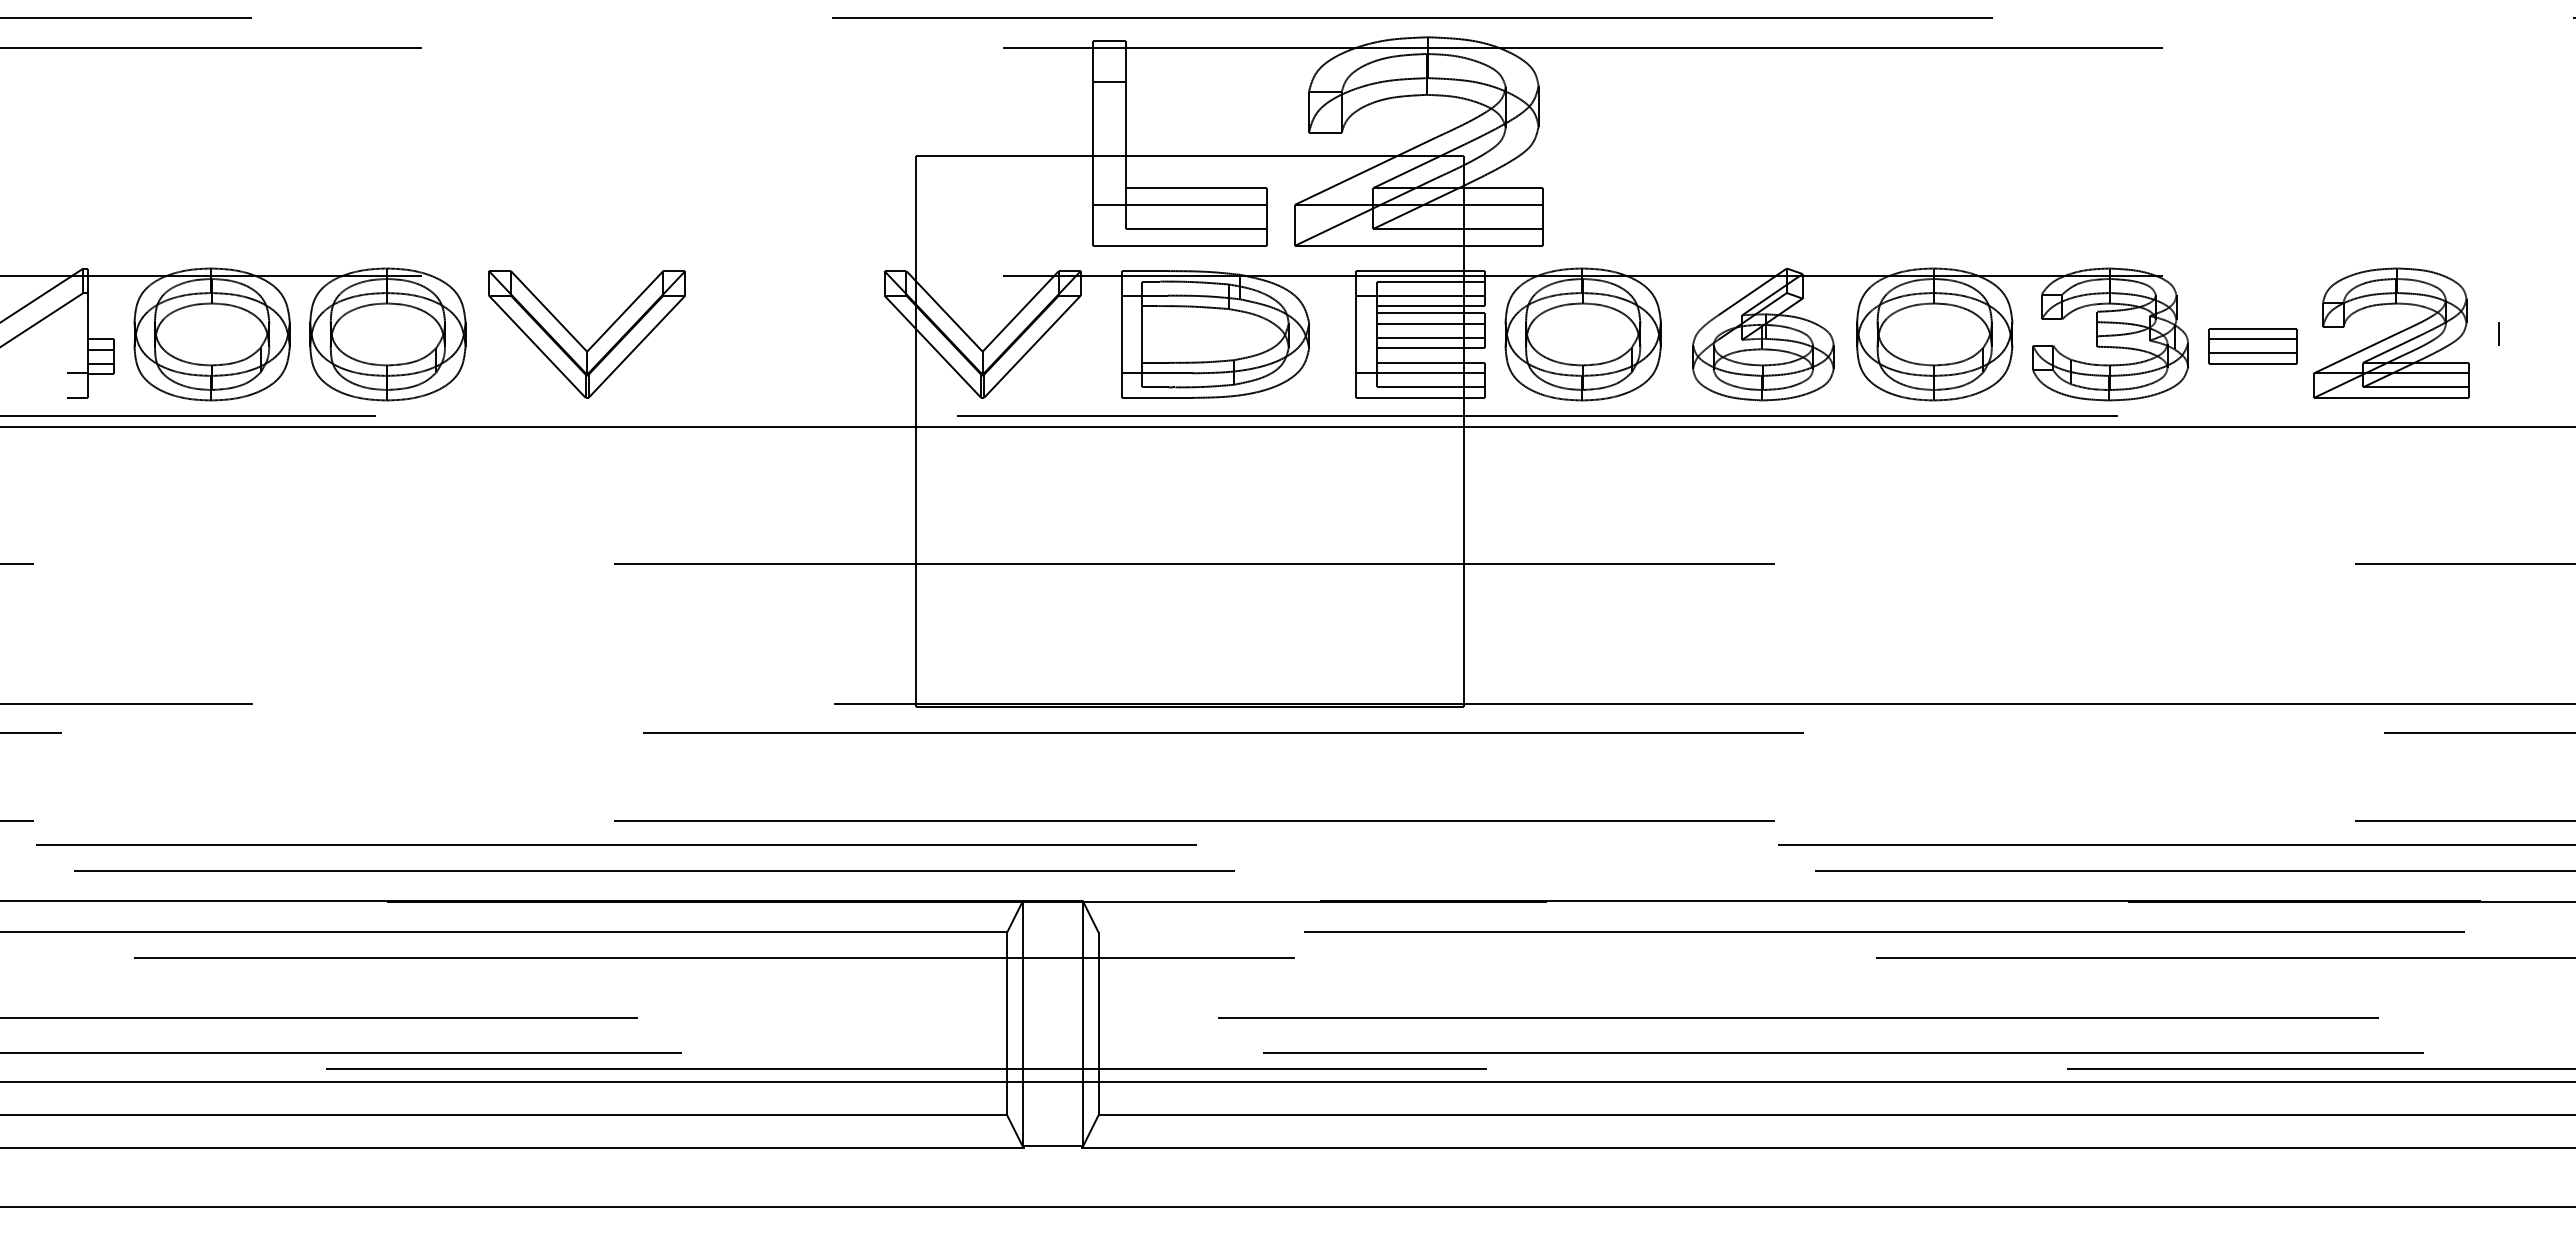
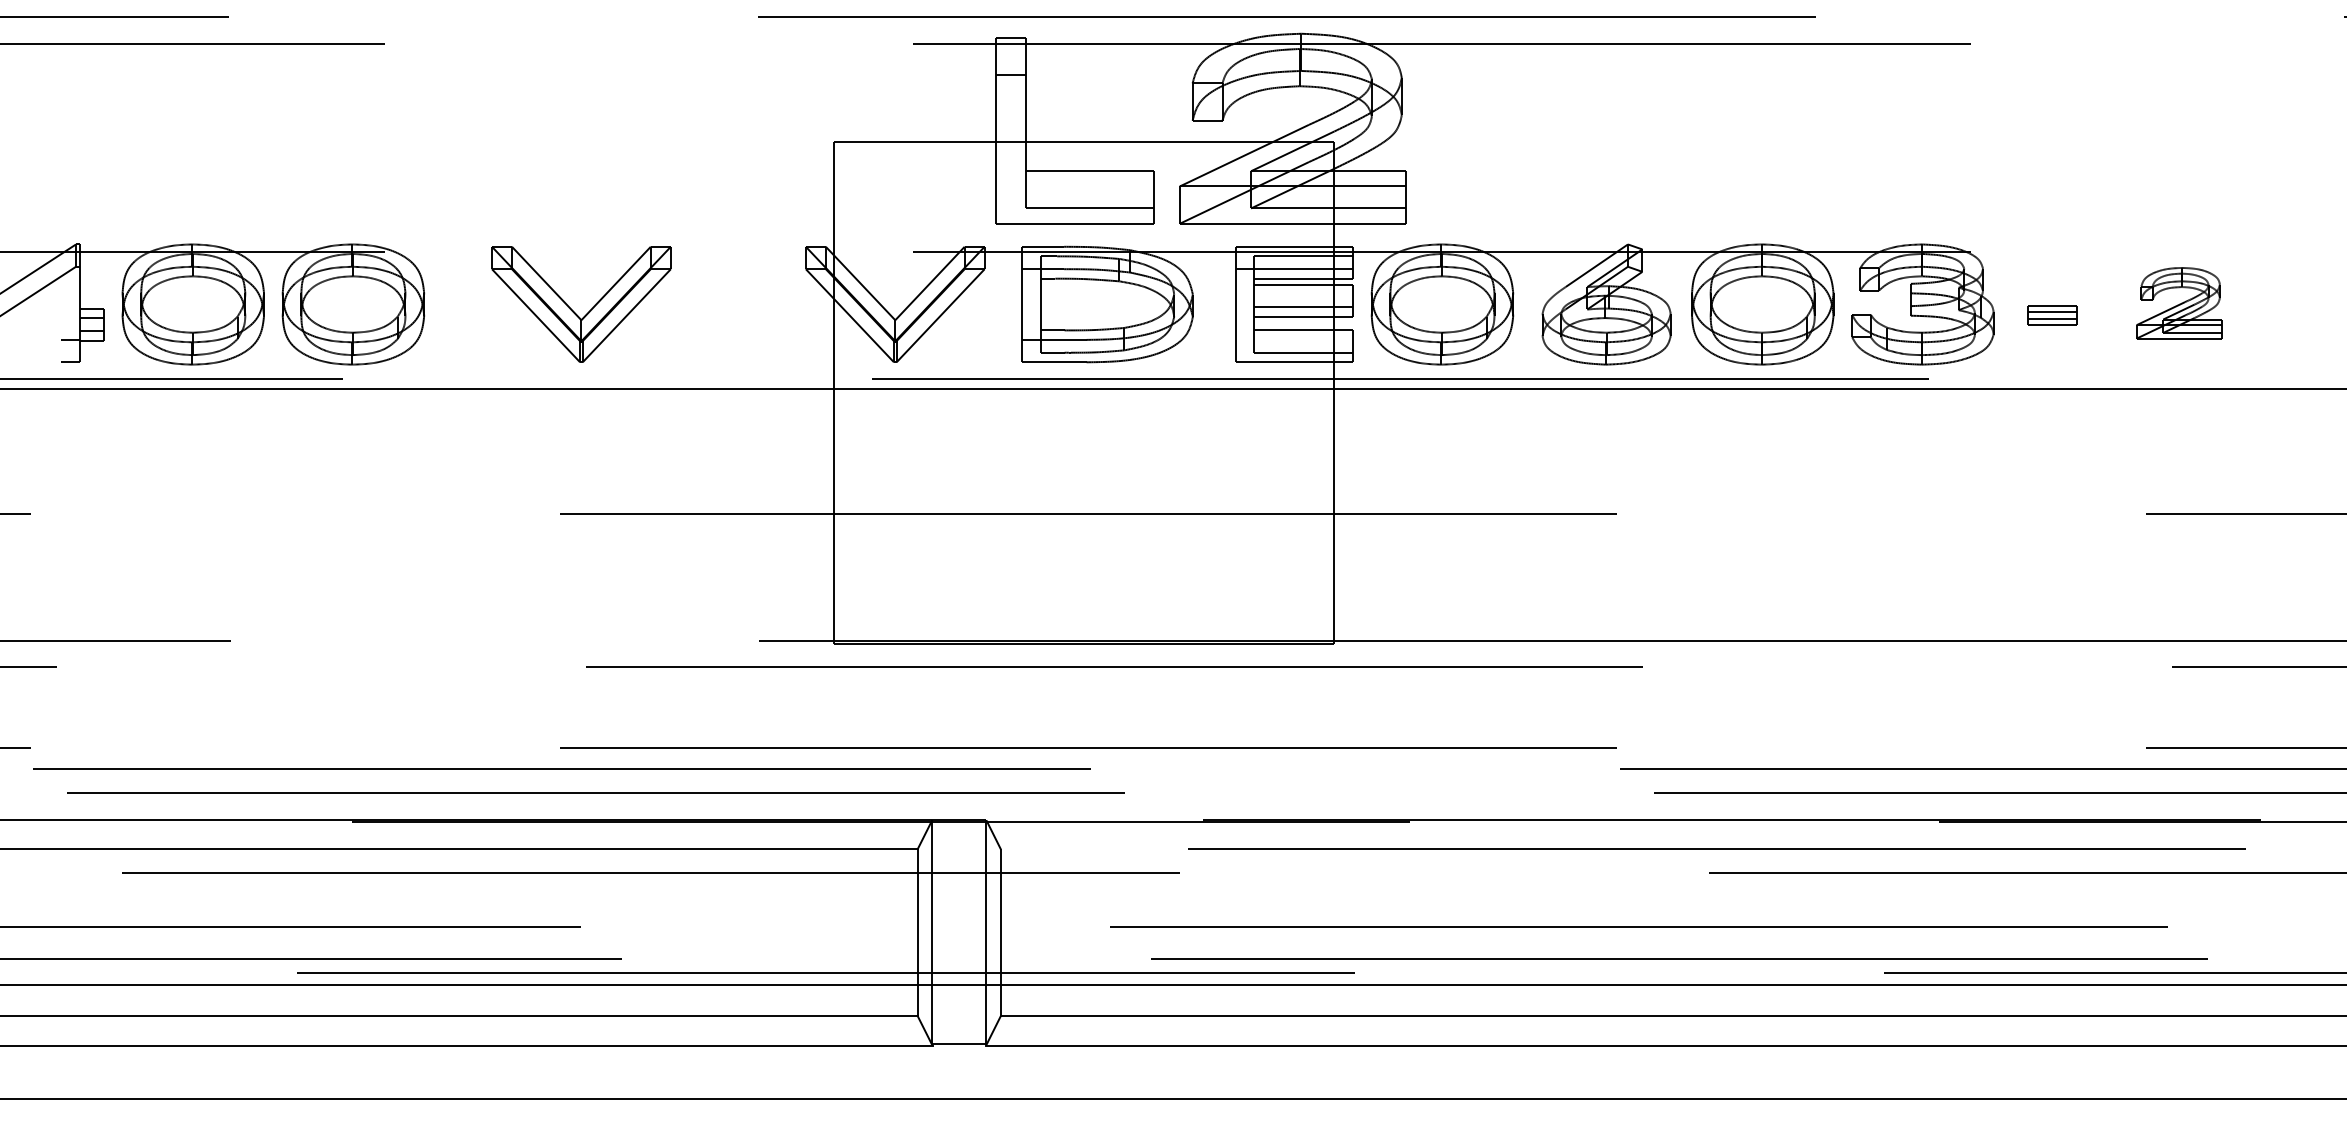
line: (1179, 204) -> (1074, 186), removed
line: (1430, 323) -> (1303, 294), removed
part: (2391, 332) -> (2178, 302), size x0.6
line: (2498, 333) -> (2276, 303), removed
part: (578, 341) -> (573, 310), moved
part: (2252, 346) -> (2052, 315), size x0.6
line: (1420, 373) -> (1294, 340), removed

